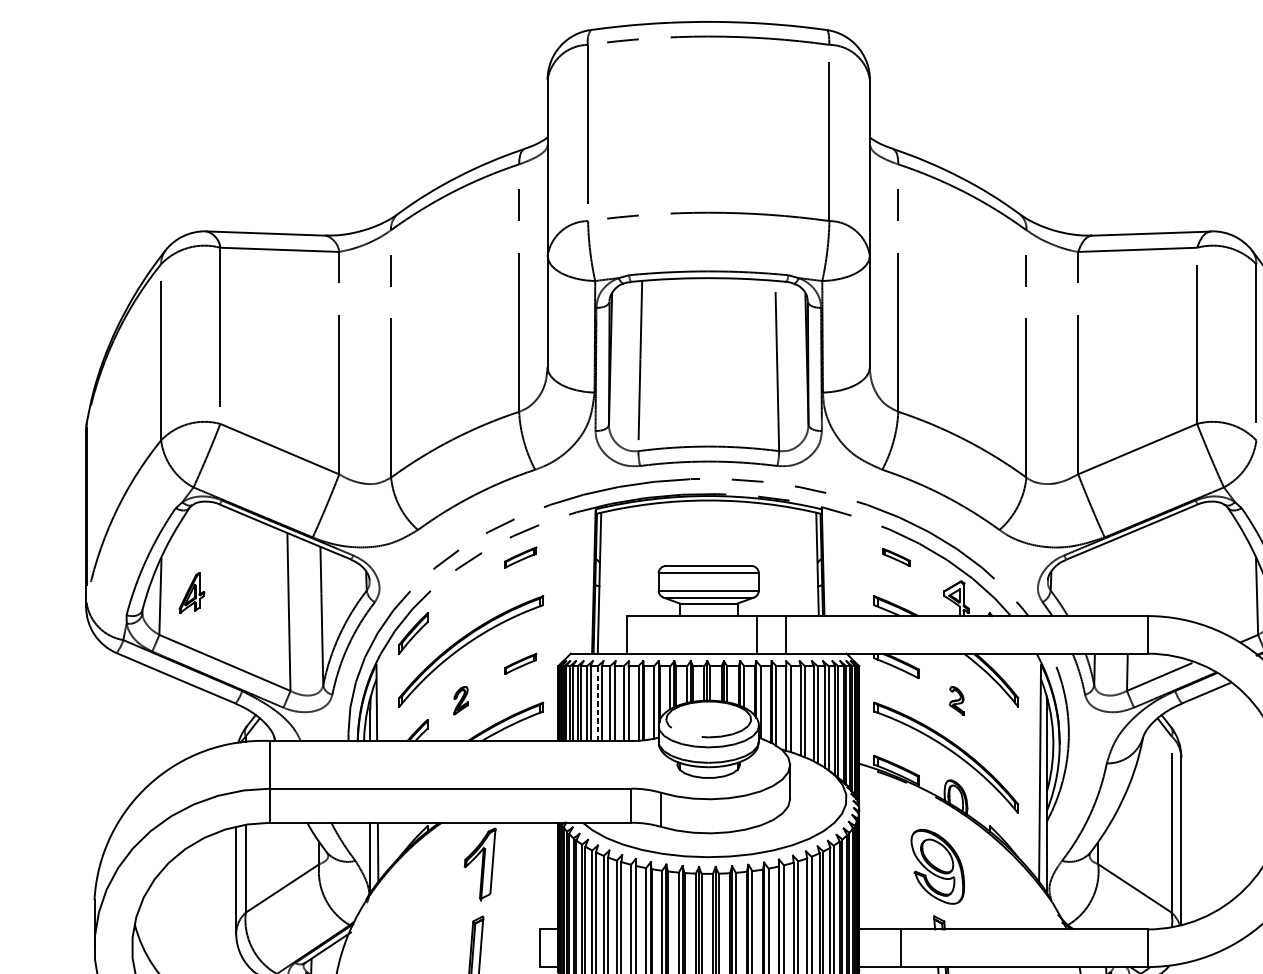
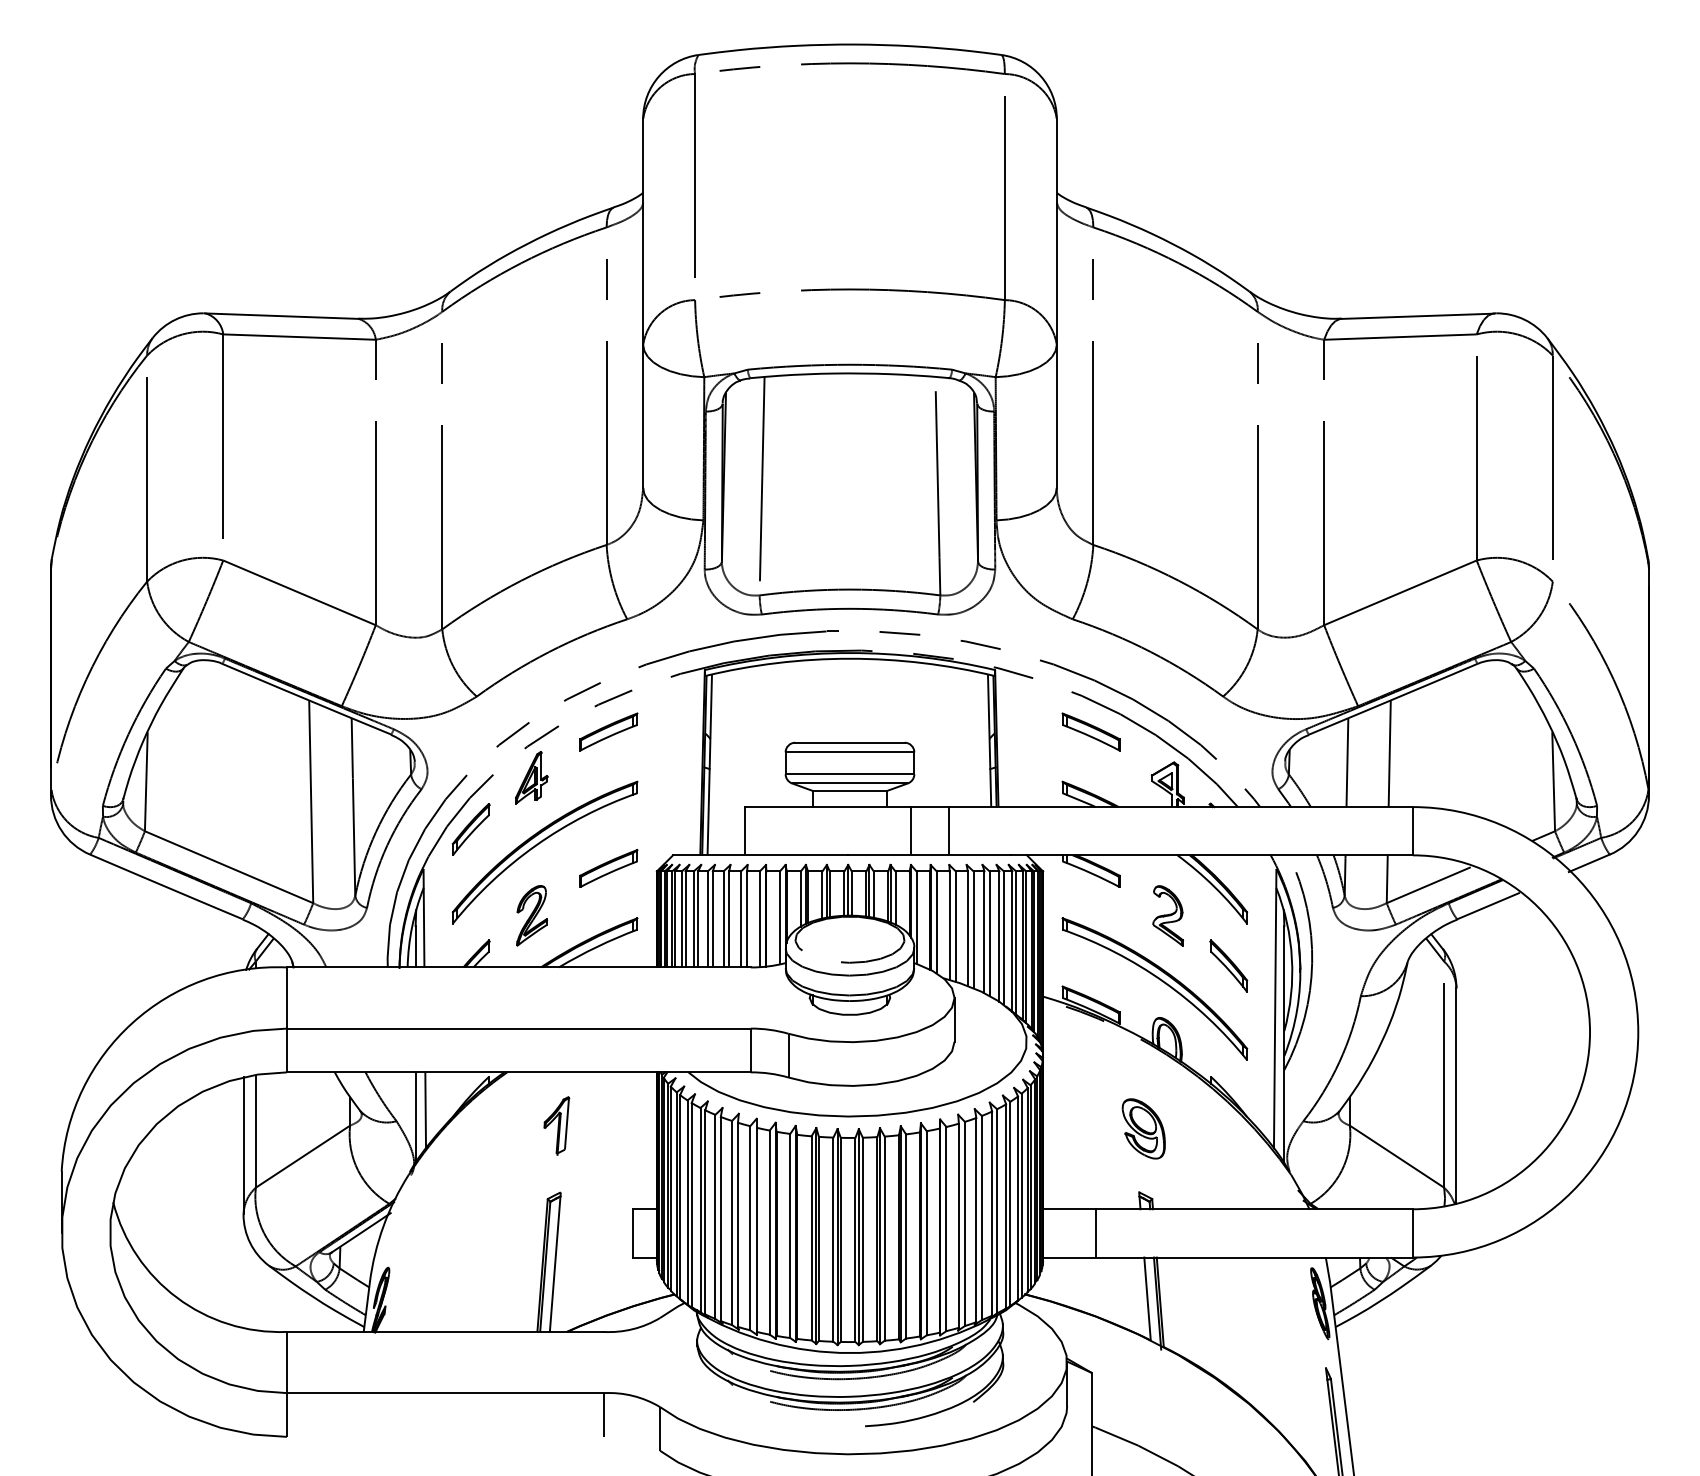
part: (520, 557) -> (608, 731), size x1.43
part: (896, 557) -> (1090, 731), size x1.67
line: (1129, 574) -> (1389, 753), added
line: (1096, 581) -> (1347, 762), added
part: (191, 593) -> (531, 777), moved
part: (520, 663) -> (608, 868), size x1.43
part: (461, 700) -> (532, 915), size x1.67
part: (956, 700) -> (1168, 915), size x1.67
line: (597, 702) -> (707, 918), dashed -> solid
part: (1003, 739) -> (1228, 965), added
part: (480, 864) -> (556, 1125), size x0.62
part: (937, 866) -> (1143, 1128), size x0.62

